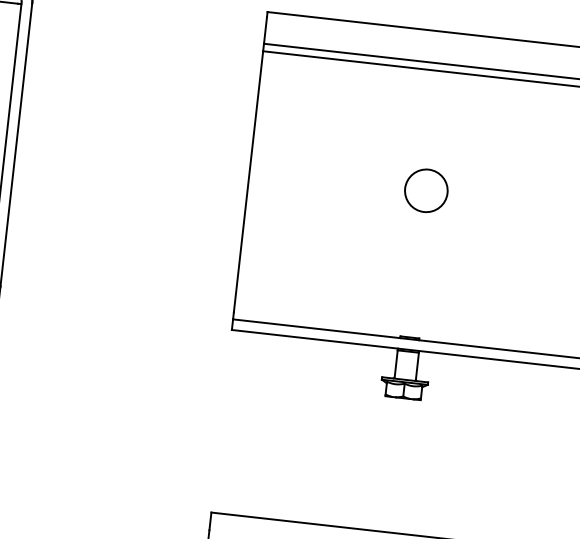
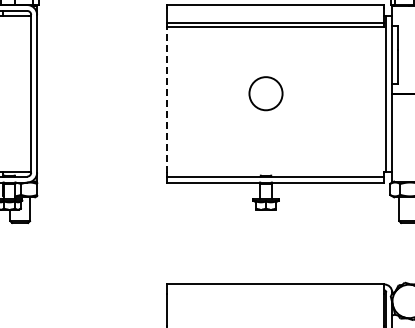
line: (248, 181) -> (167, 99), solid -> dashed
circle: (425, 190) -> (265, 93), size x1.4

